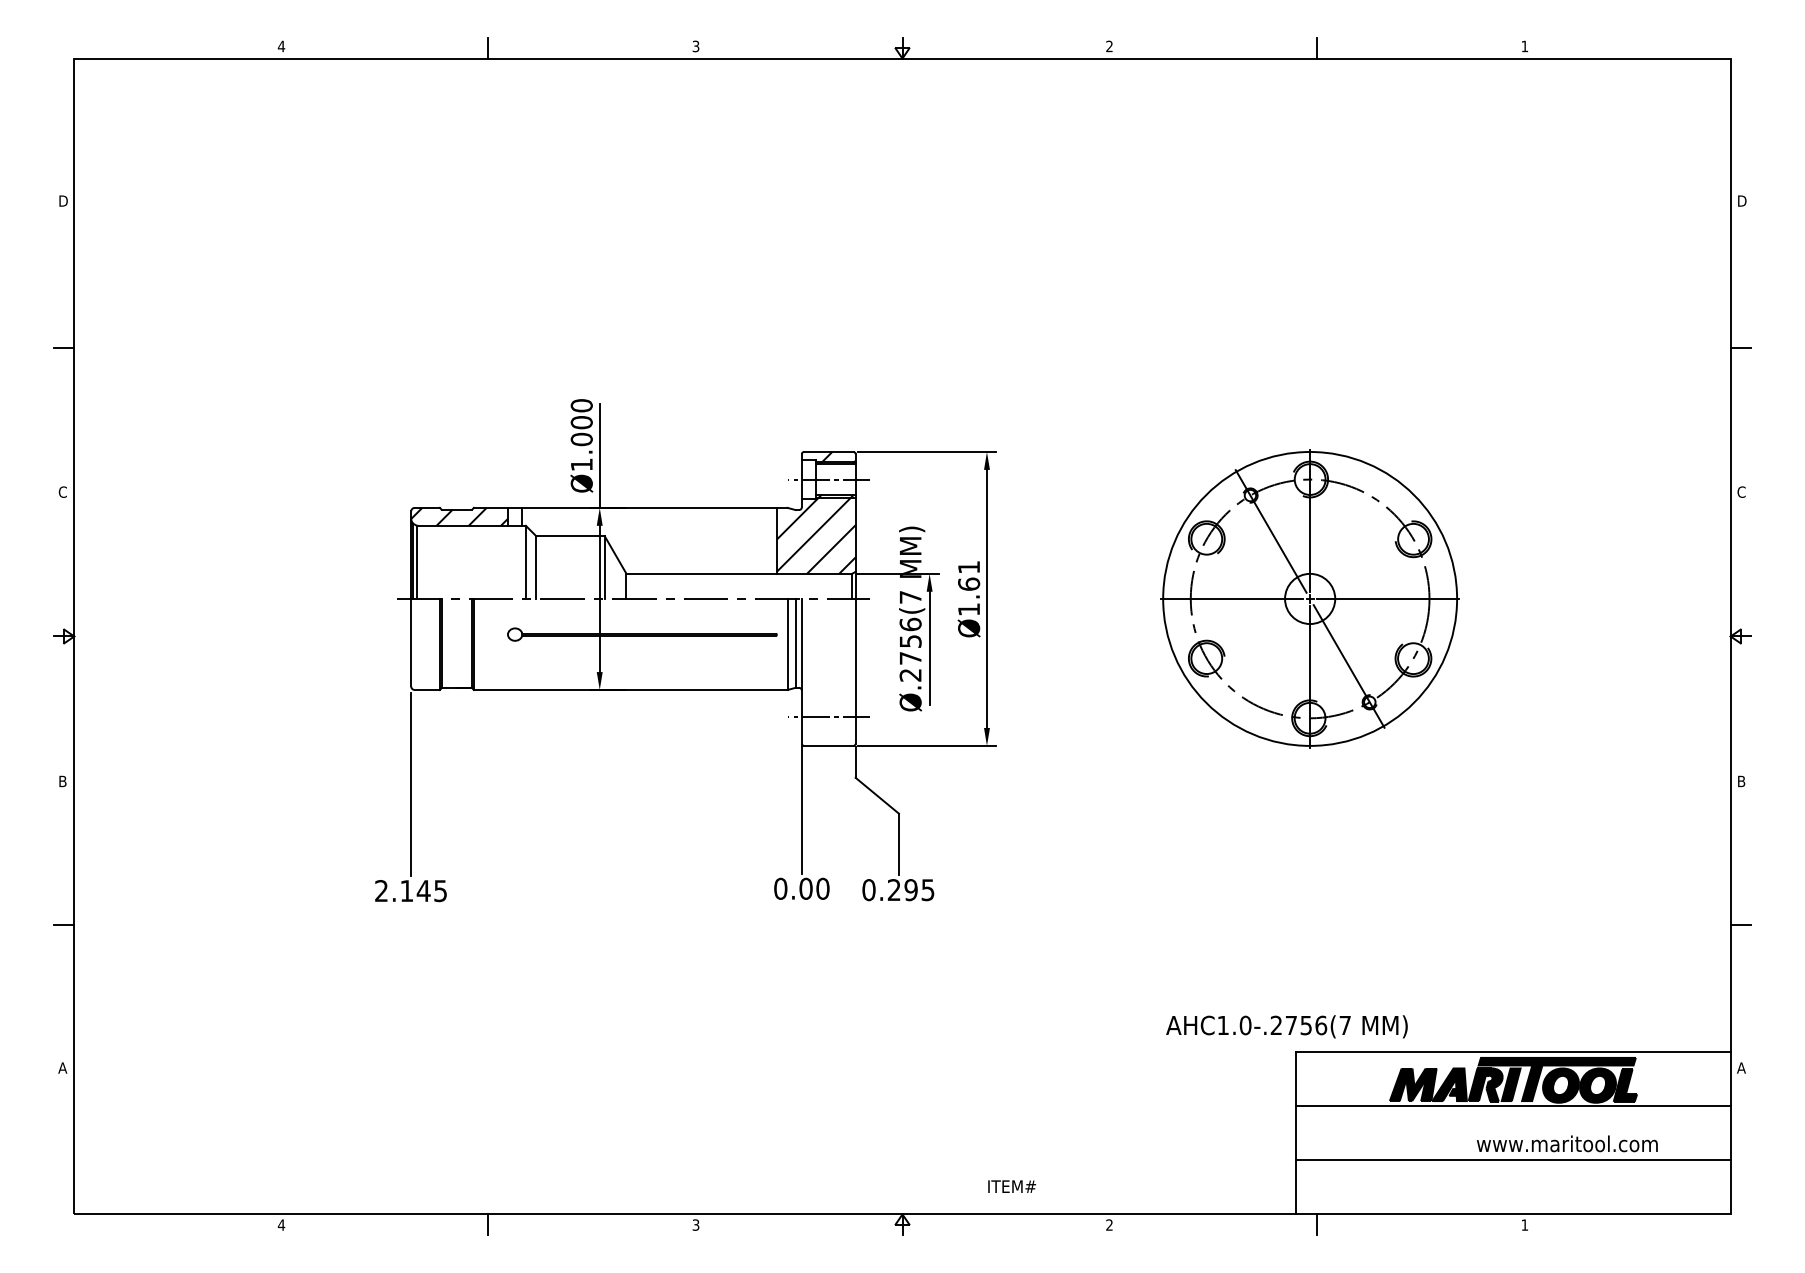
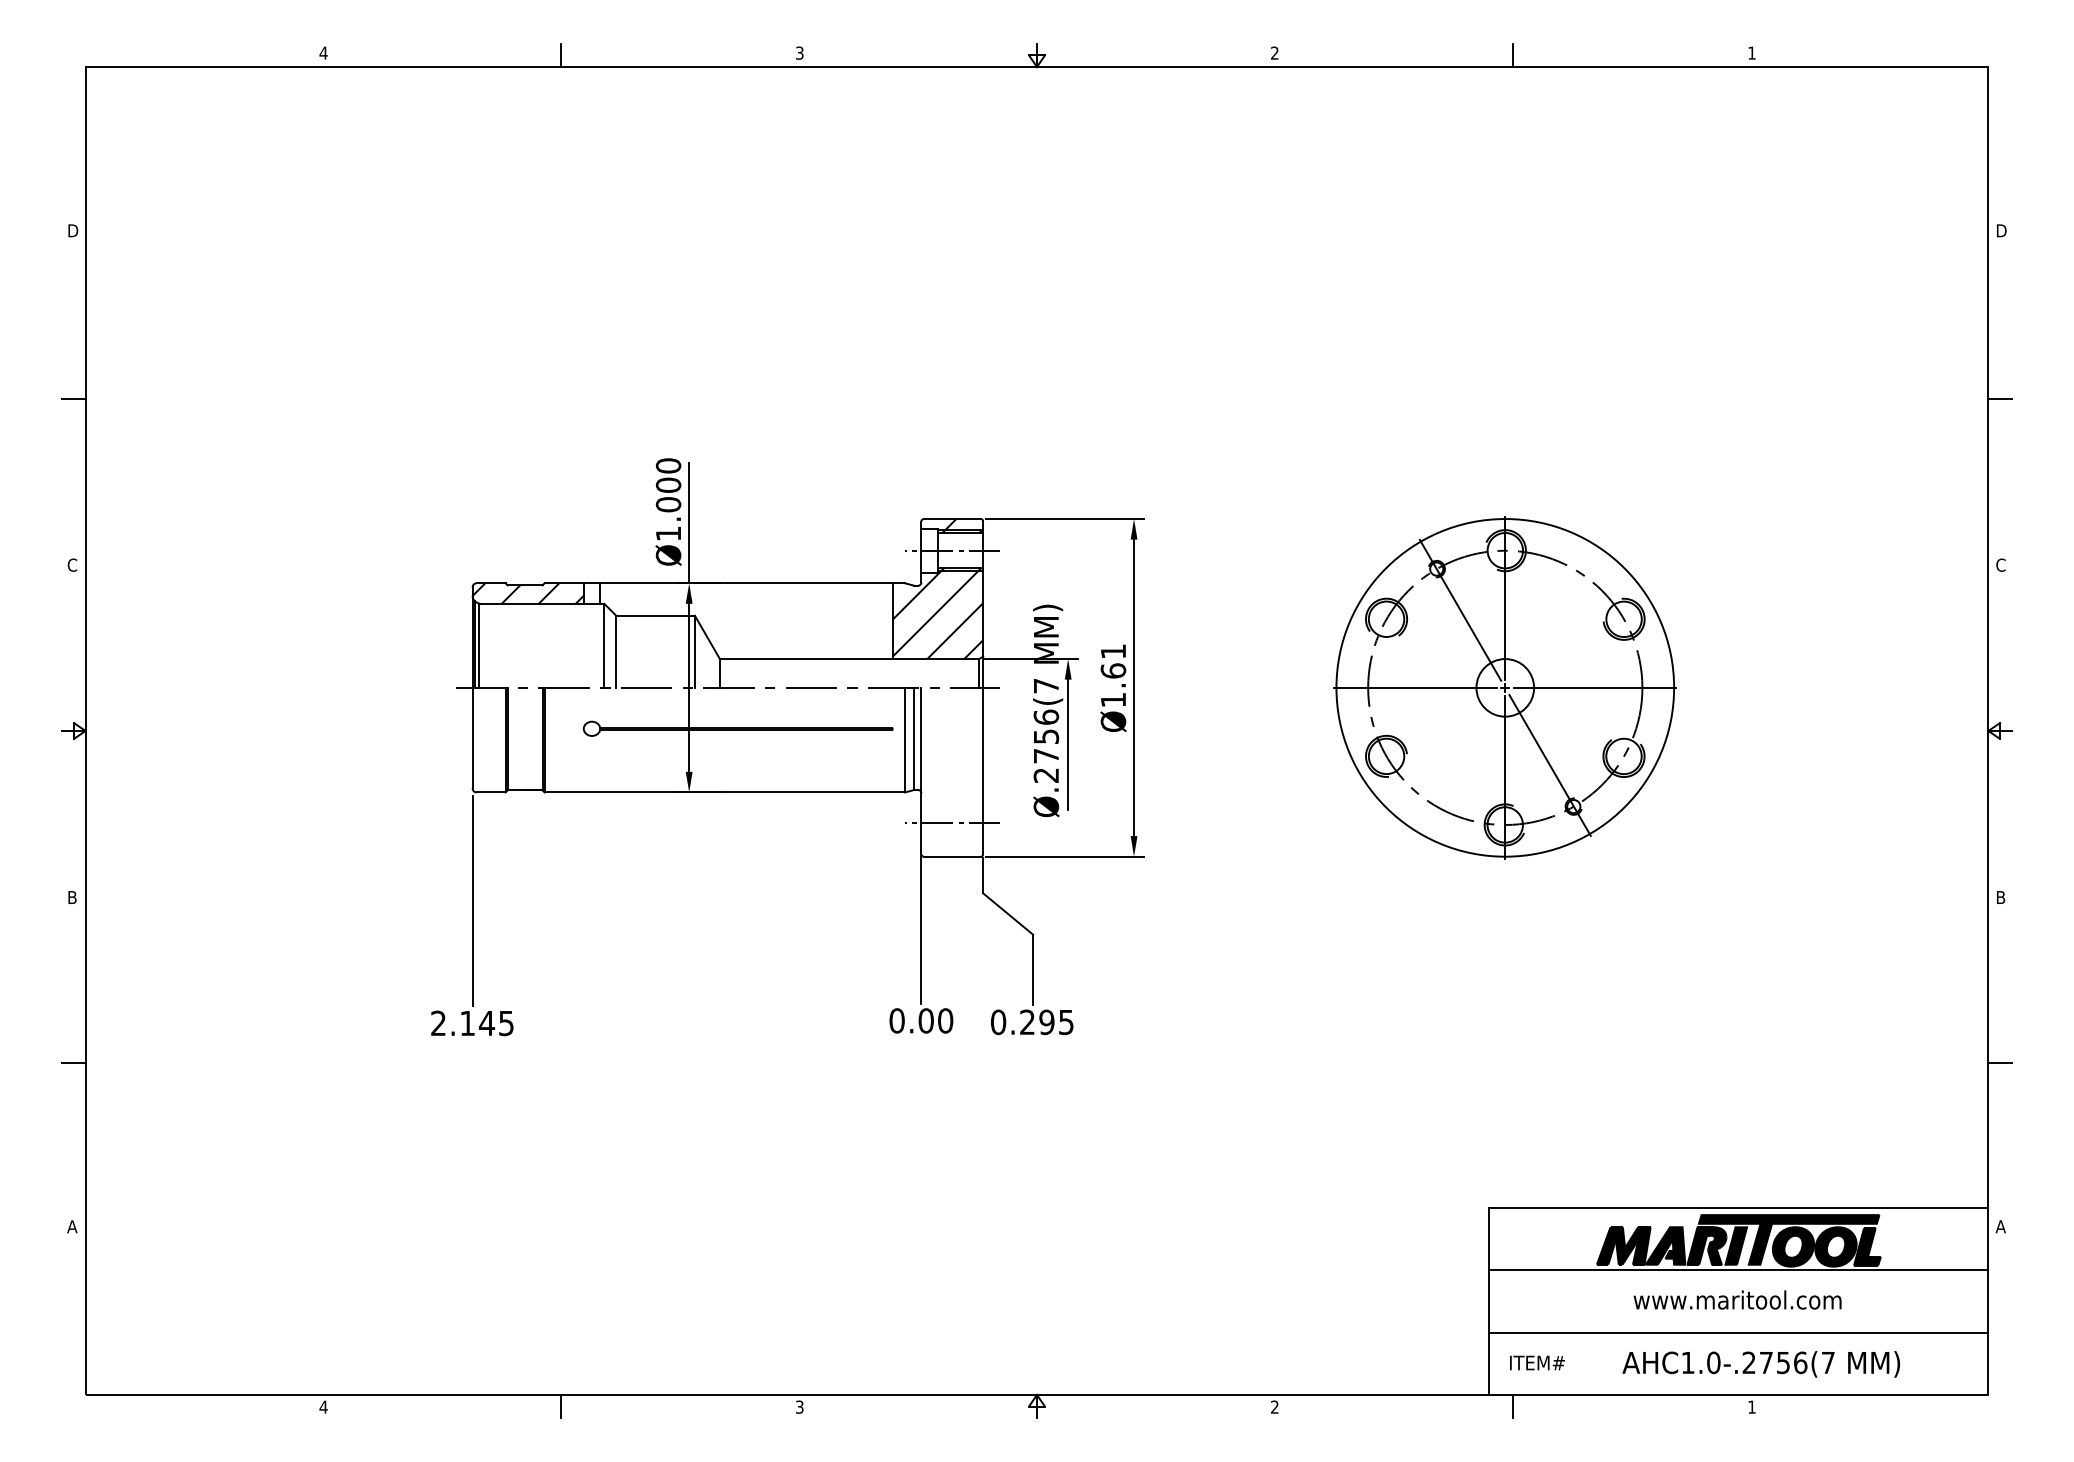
text: (1286, 1026) -> (1760, 1363), moved
text: (1567, 1143) -> (1737, 1299), moved
text: (1011, 1186) -> (1536, 1362), moved

